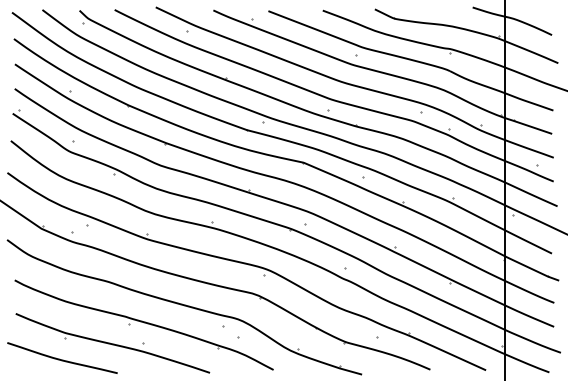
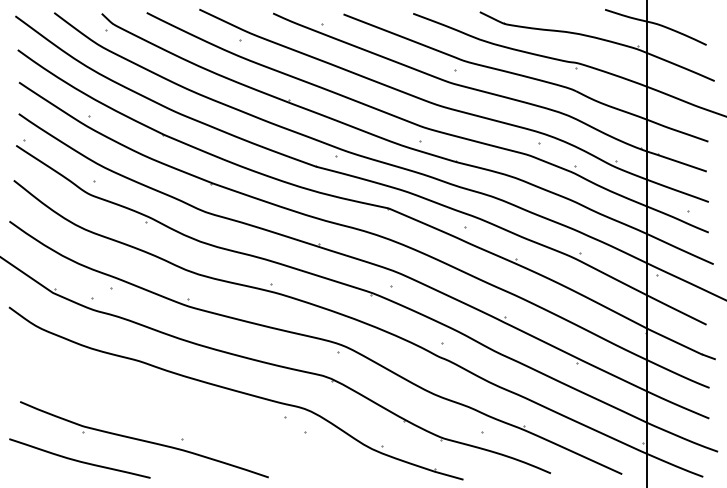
part: (143, 324) -> (183, 415), removed

